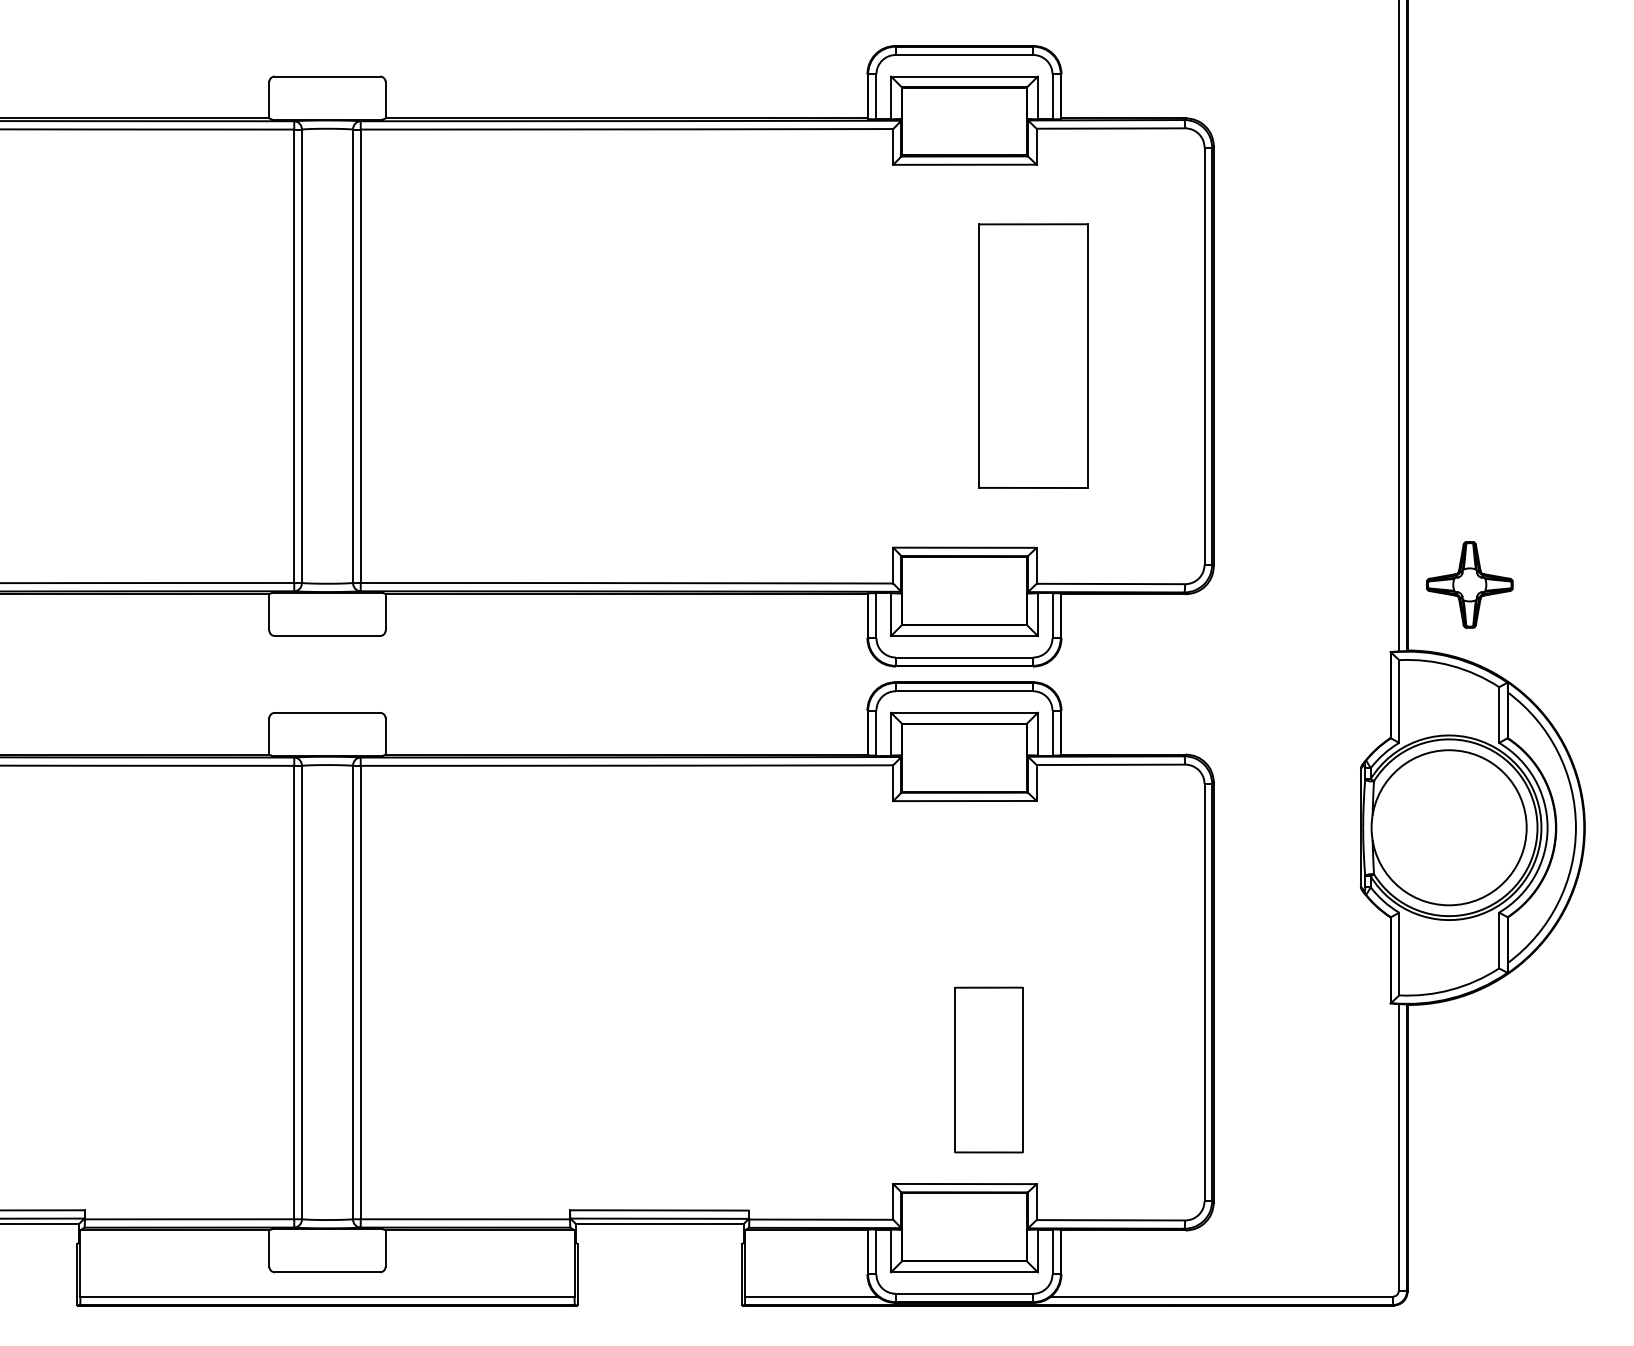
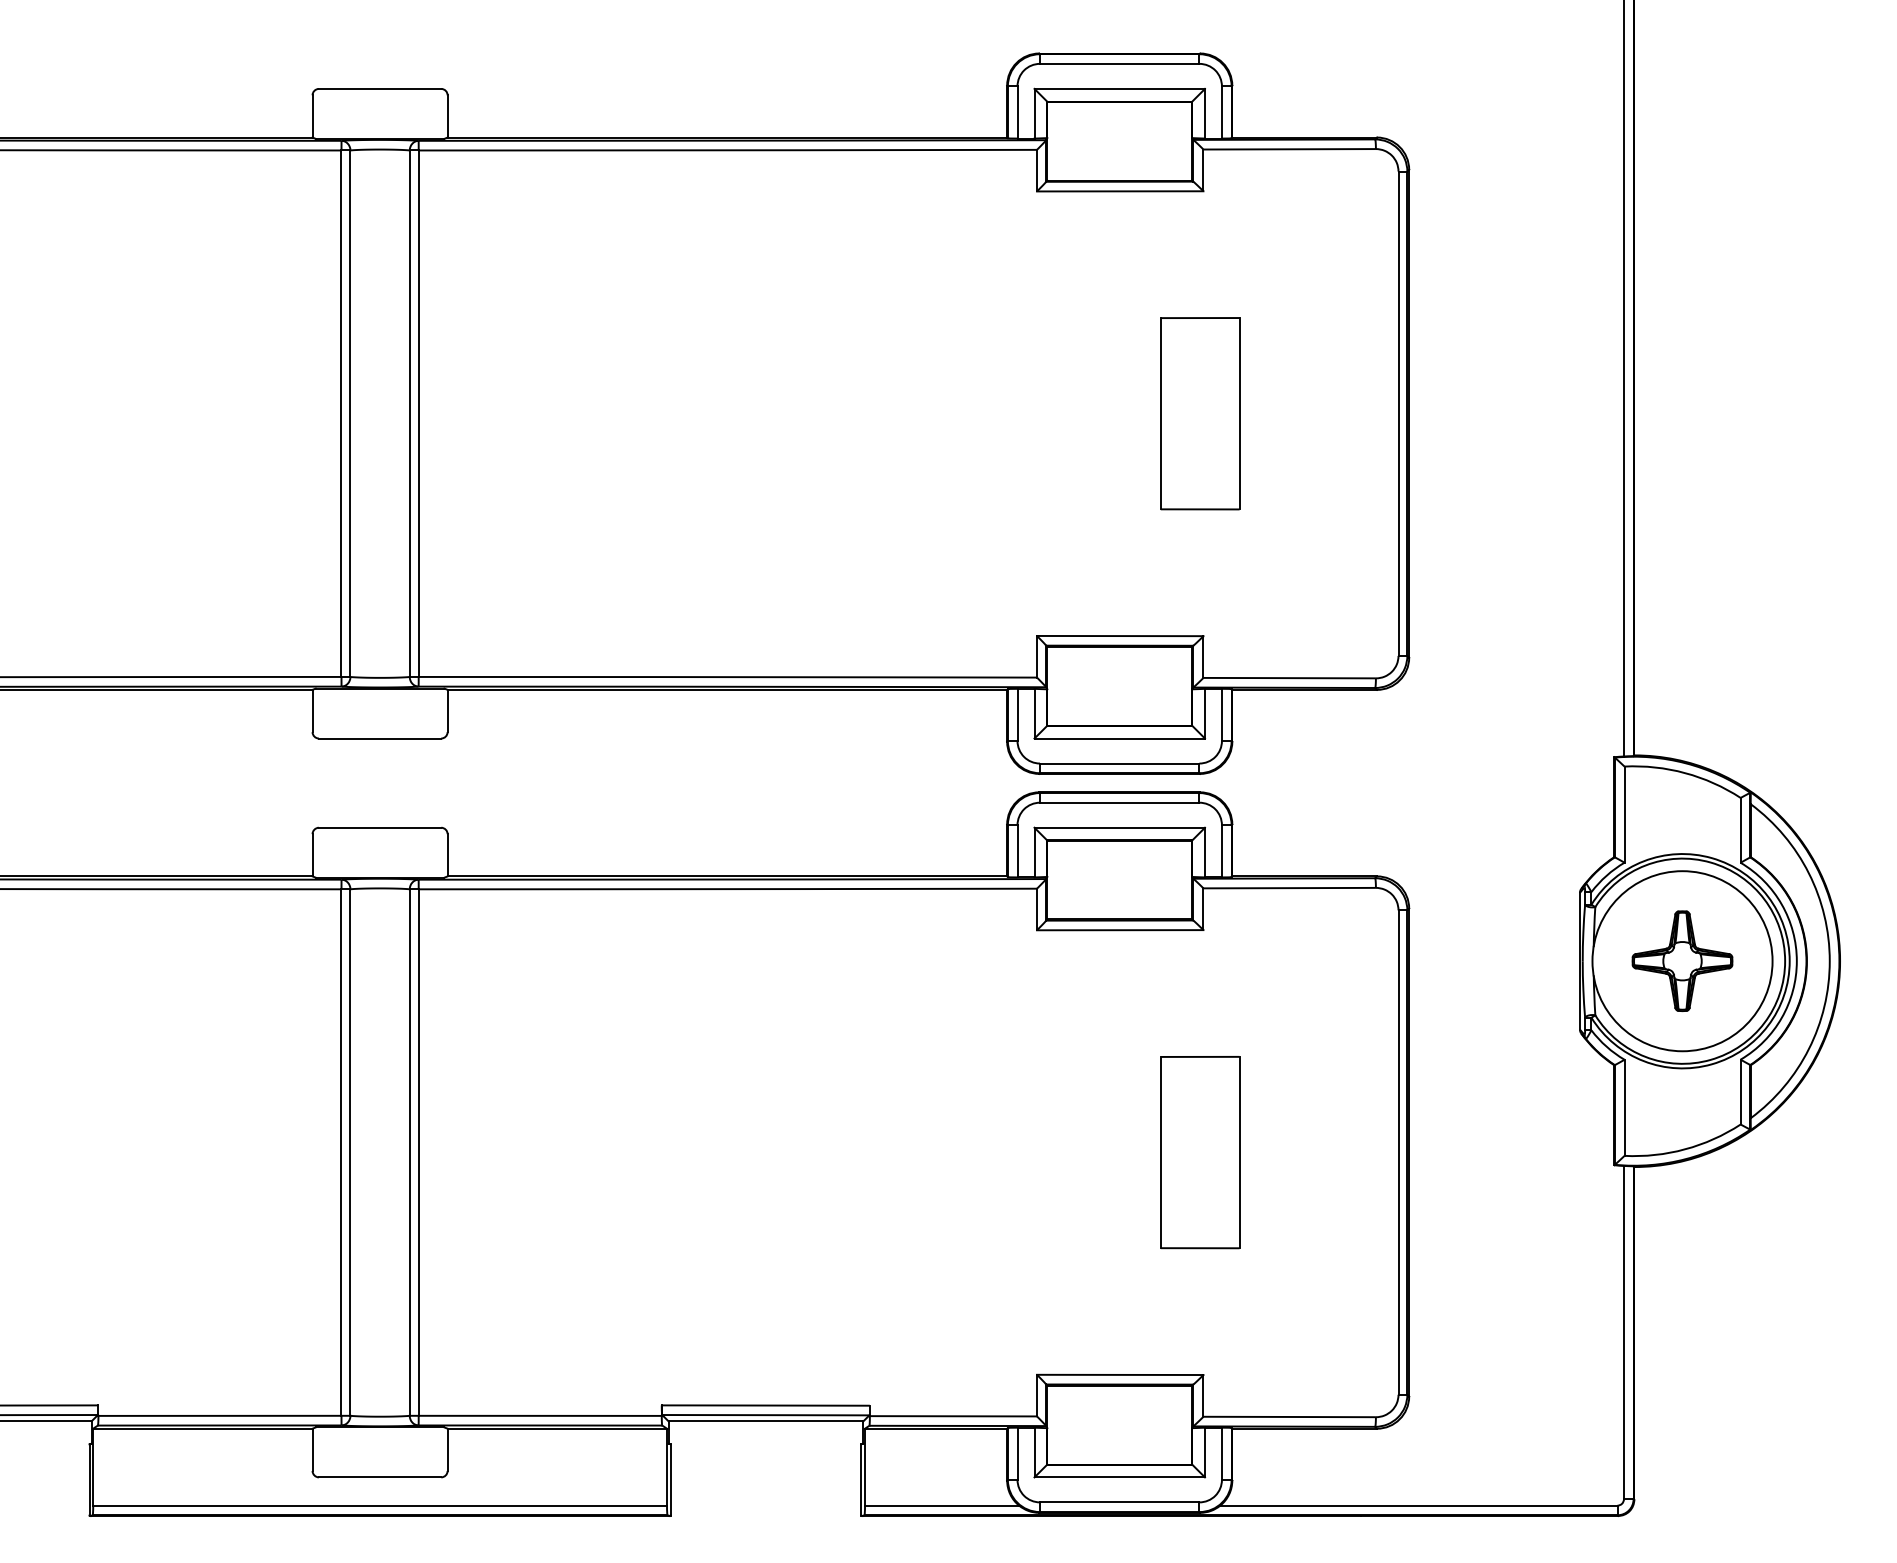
part: (1034, 356) -> (1200, 413), size x0.62
part: (1469, 584) -> (1682, 960), moved
part: (989, 1070) -> (1200, 1152), moved

